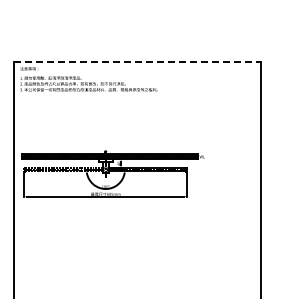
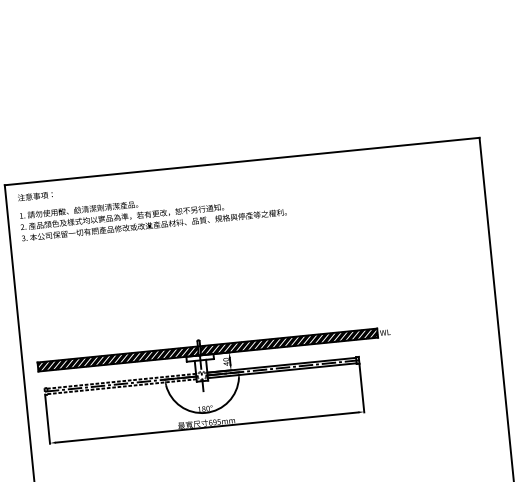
line: (138, 61) -> (244, 161), dashed -> solid

